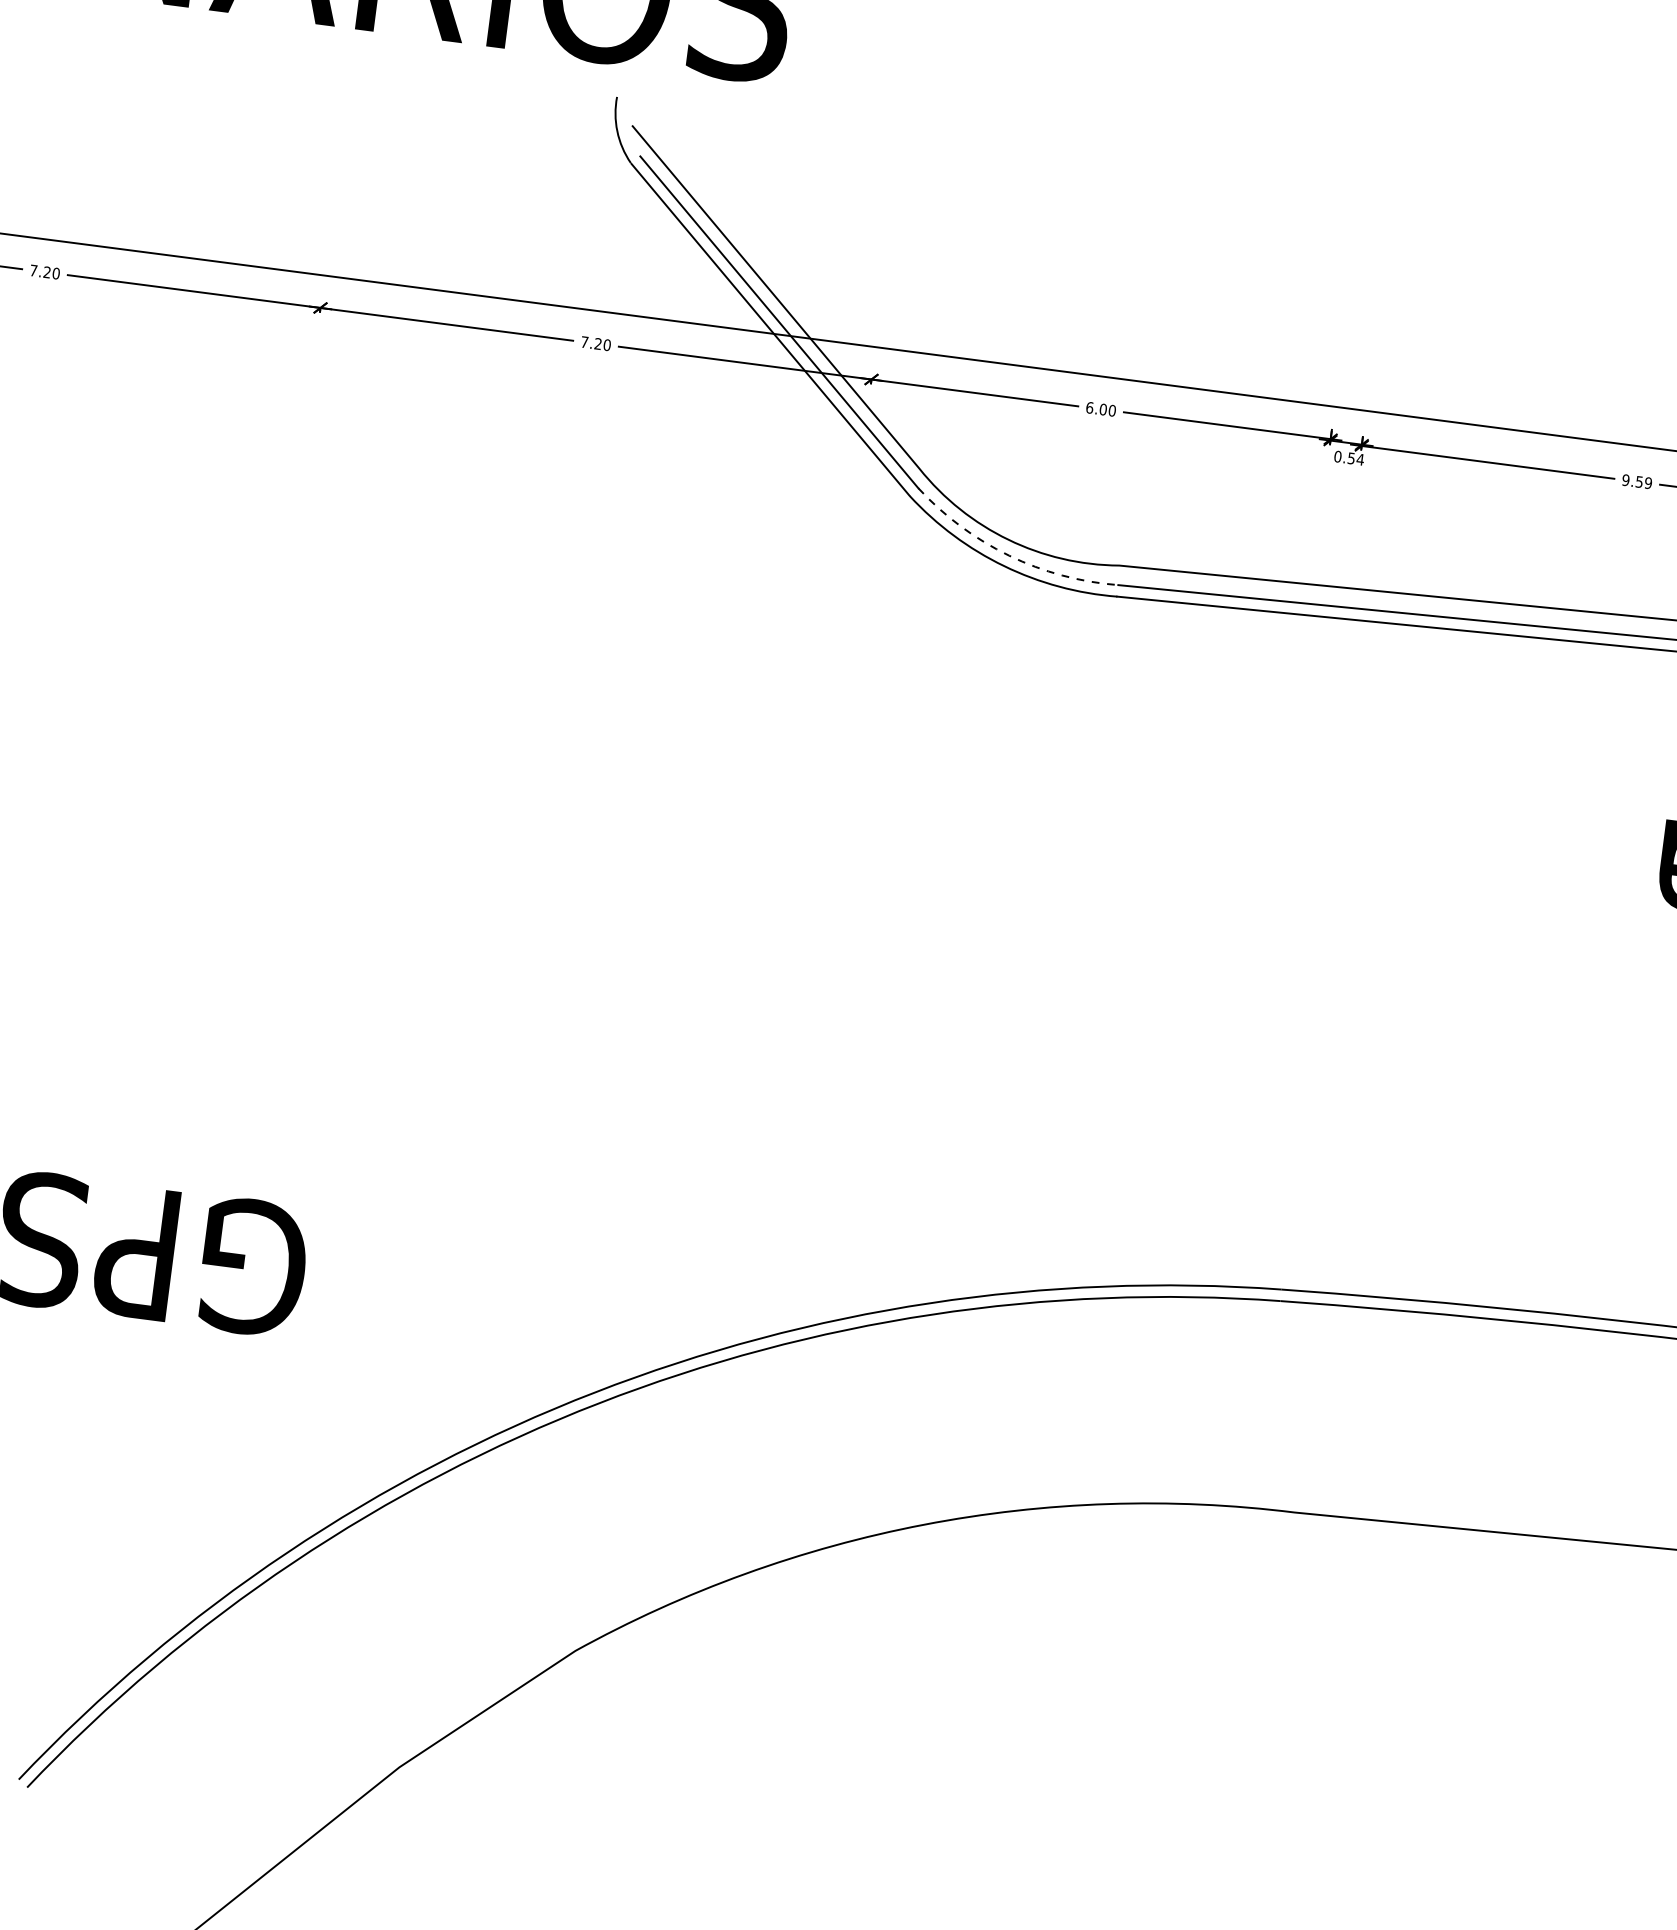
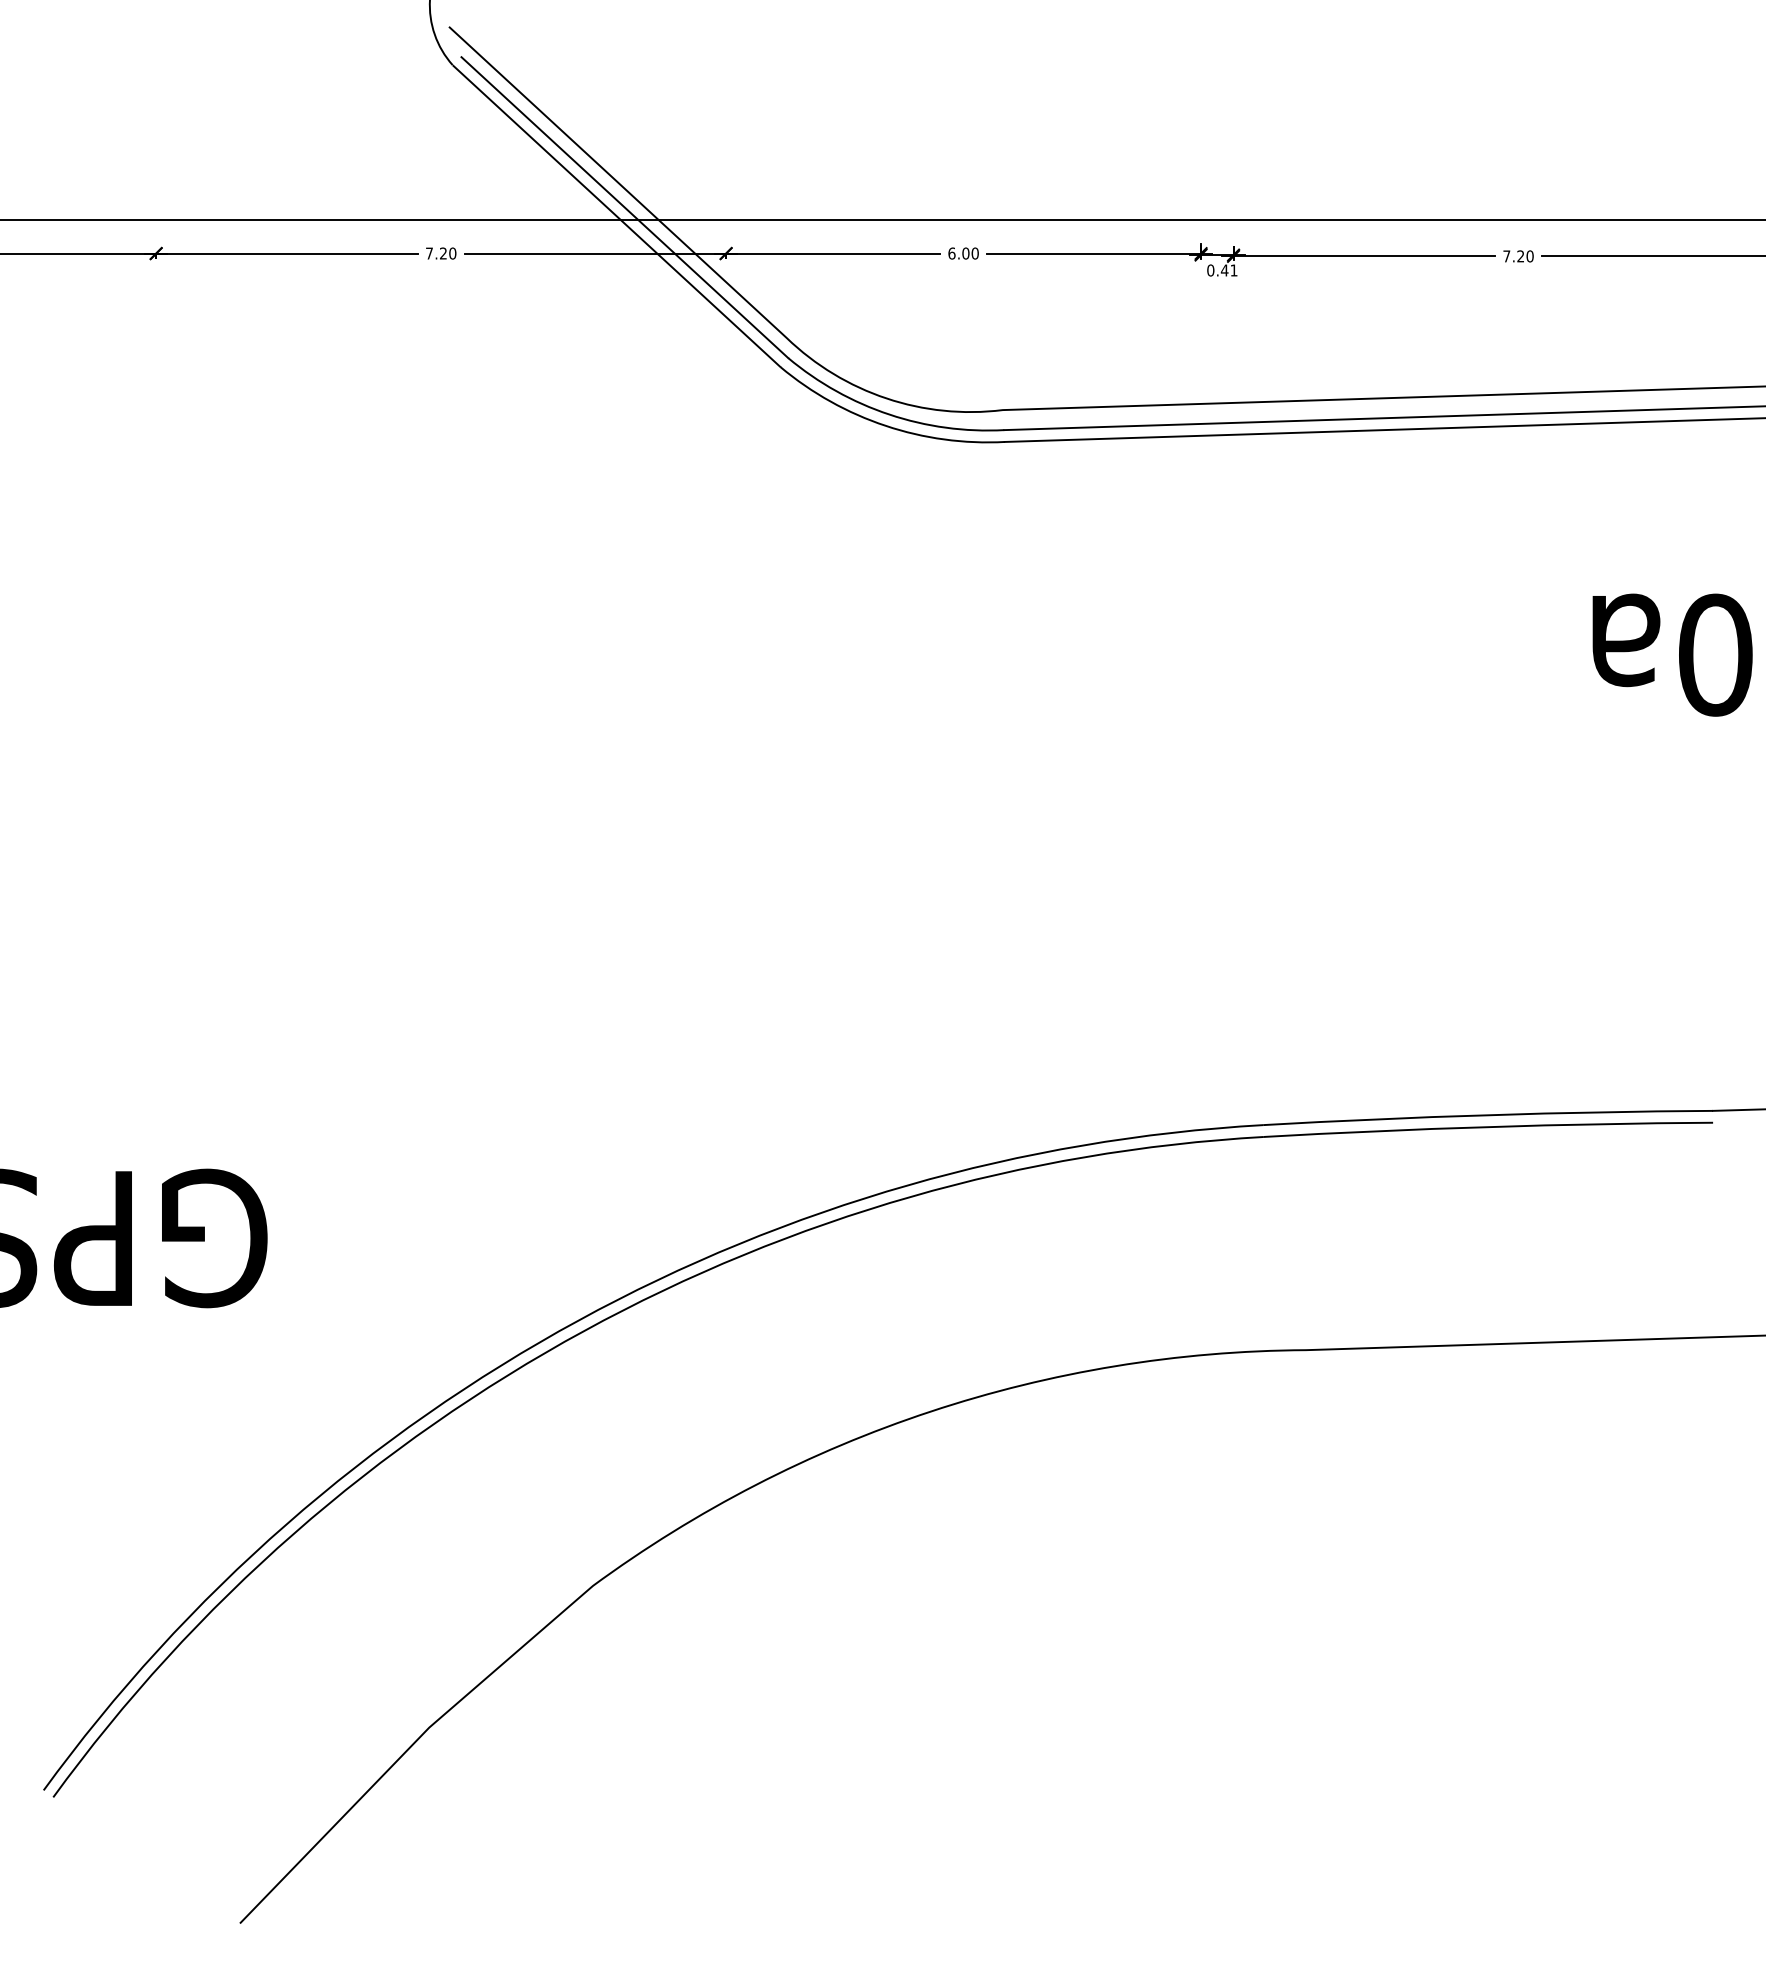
text: (1355, 458) -> (1228, 270), 0.54 -> 0.41
text: (1637, 481) -> (1518, 256), 9.59 -> 7.20
arc: (1009, 555) -> (889, 414), dashed -> solid

